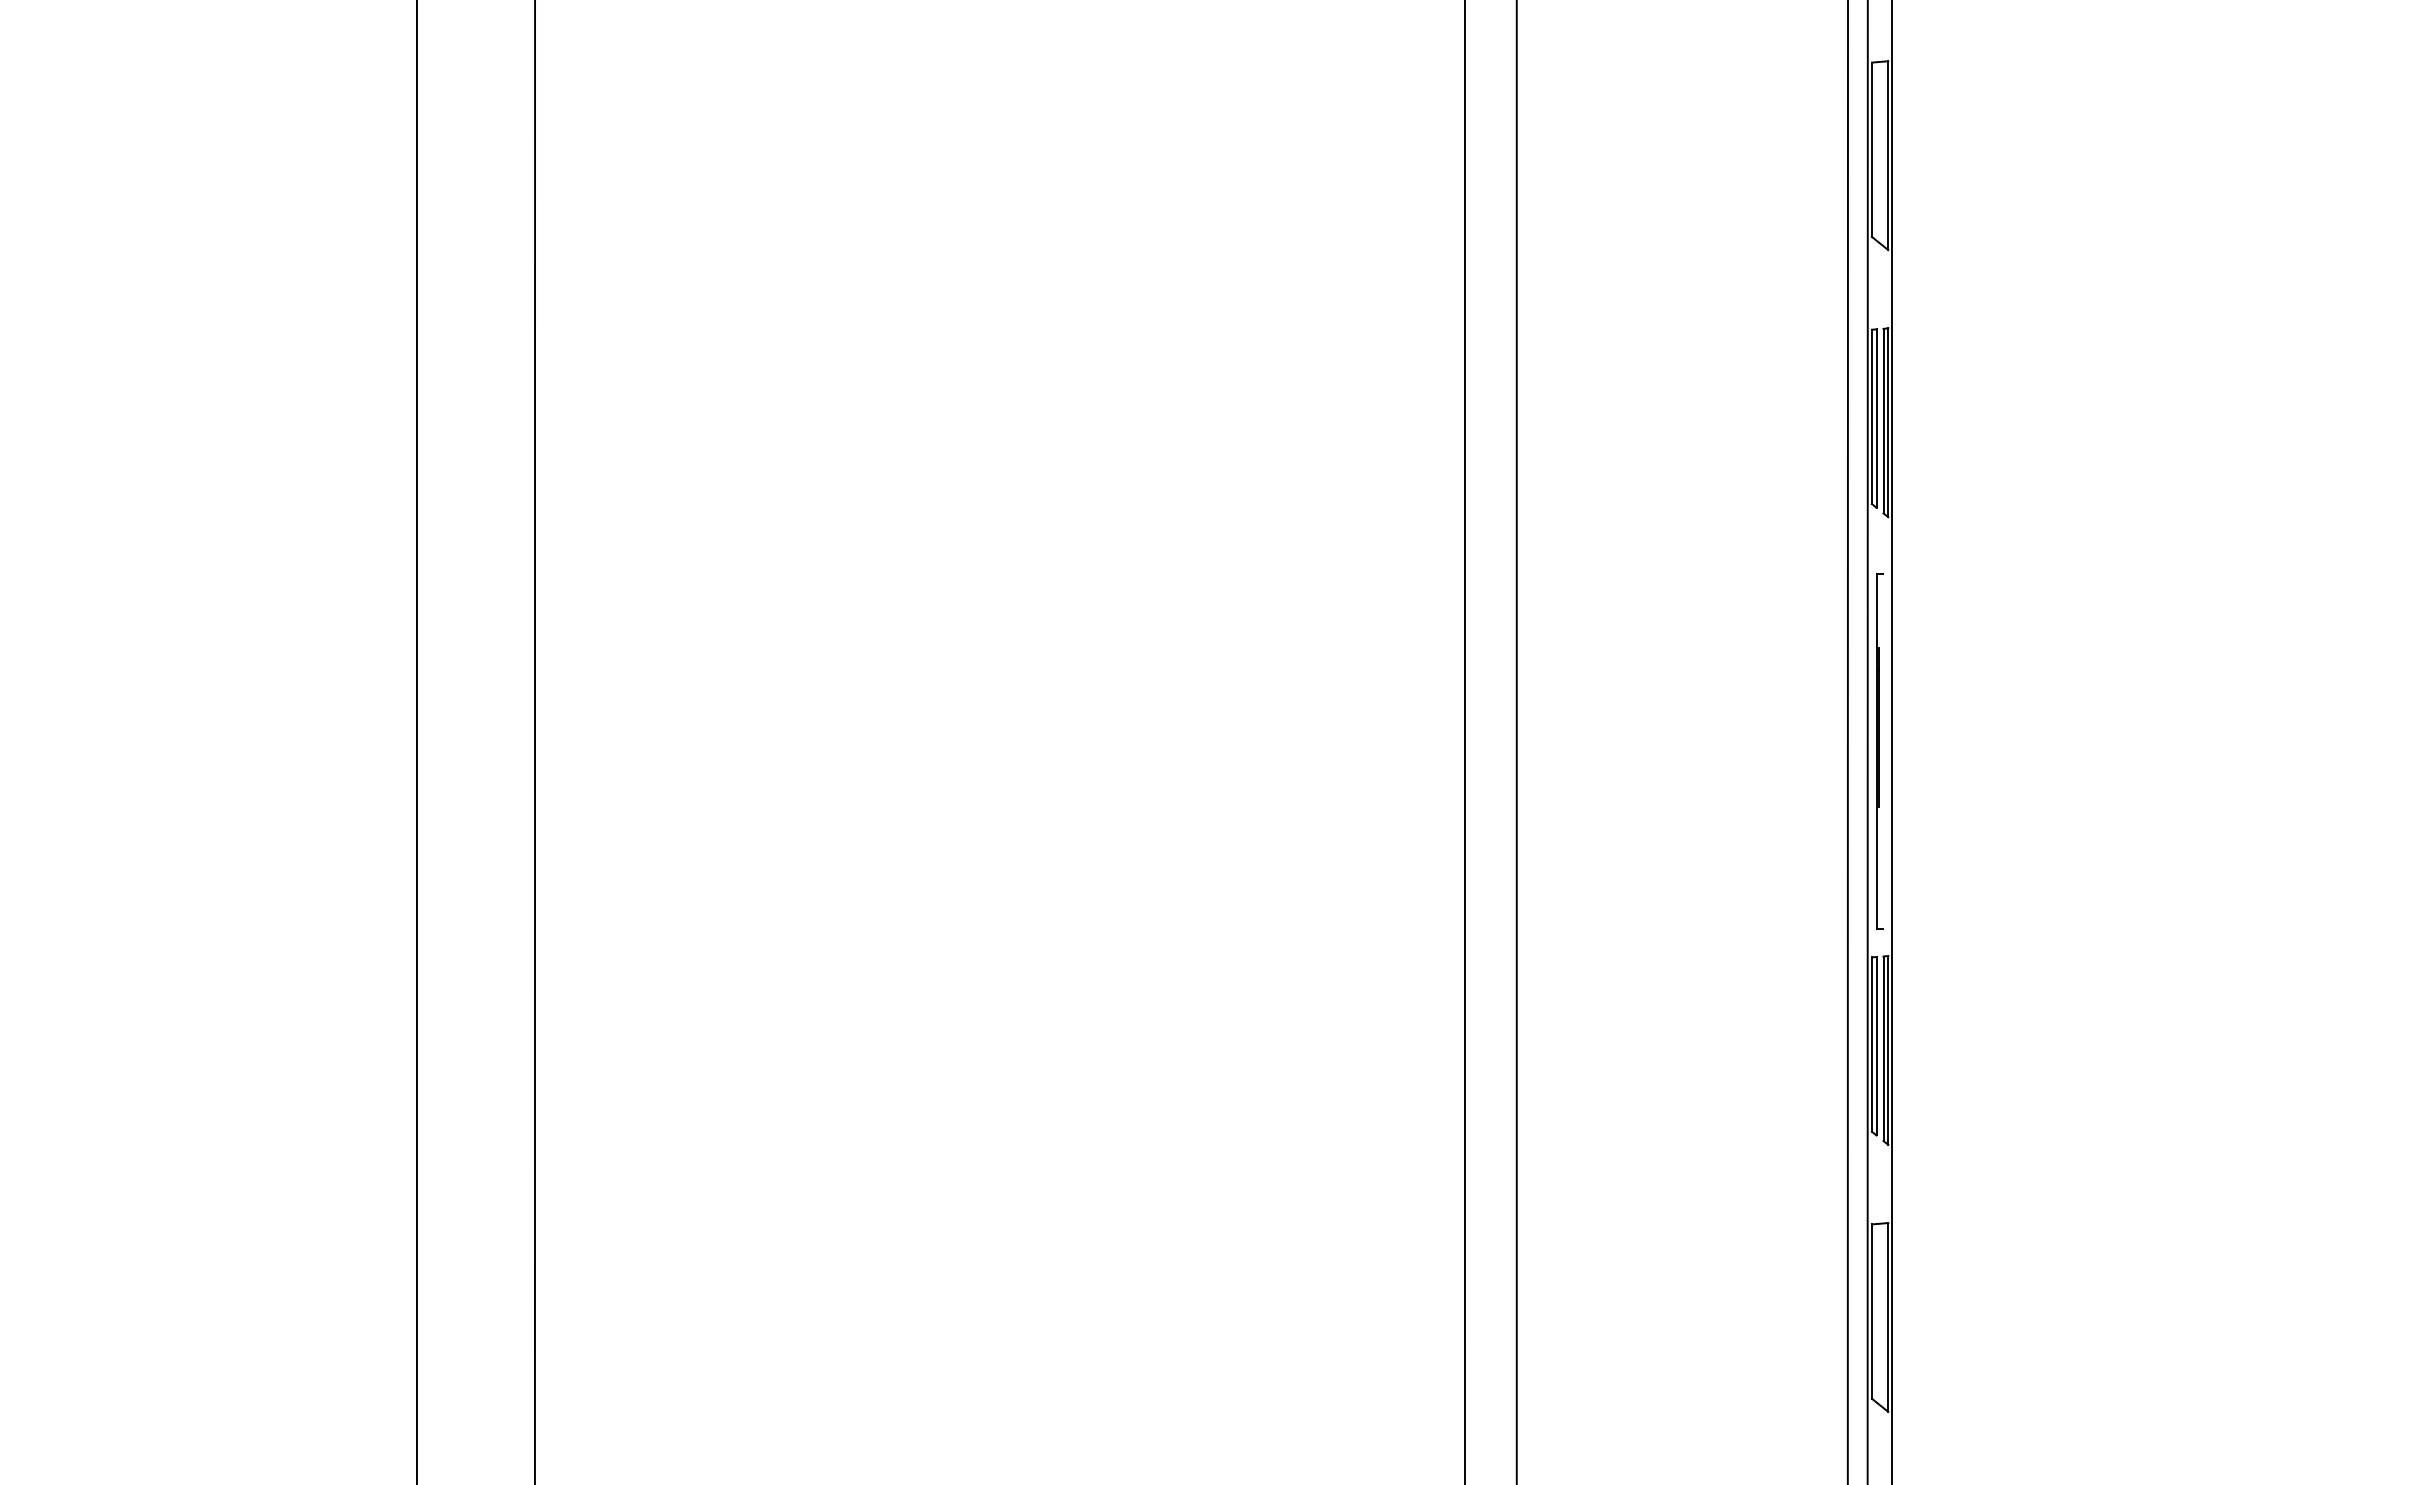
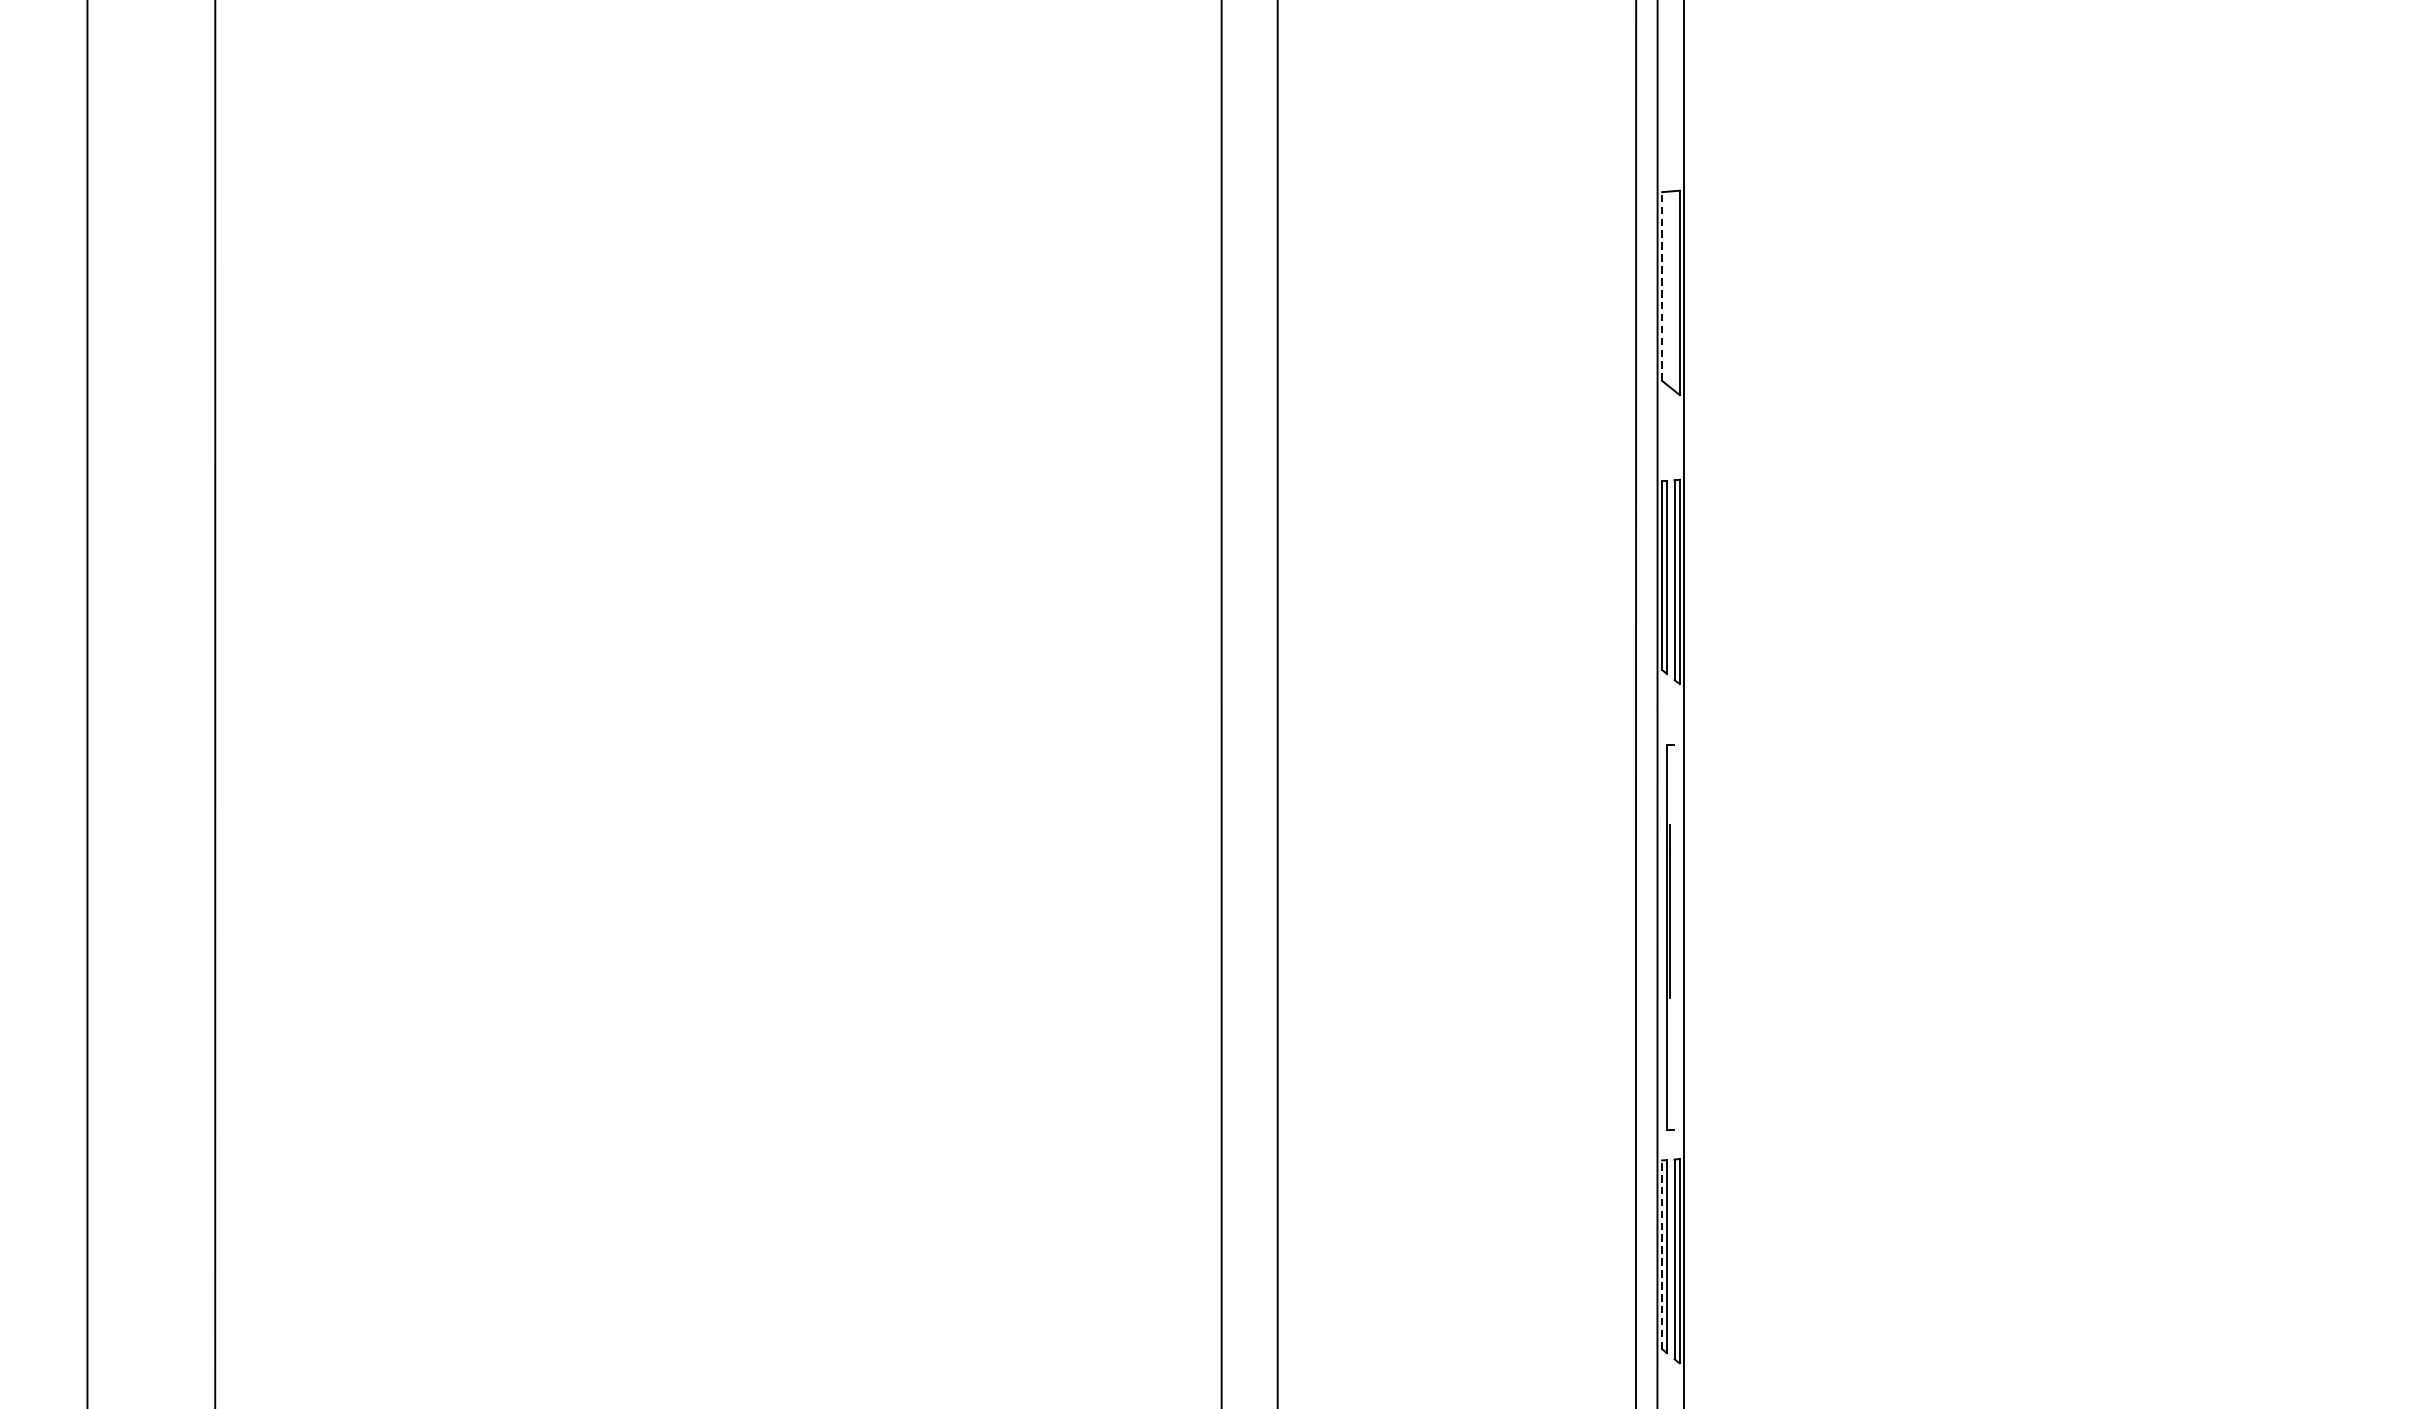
line: (1872, 149) -> (1662, 286), solid -> dashed
line: (1872, 1044) -> (1662, 1254), solid -> dashed

